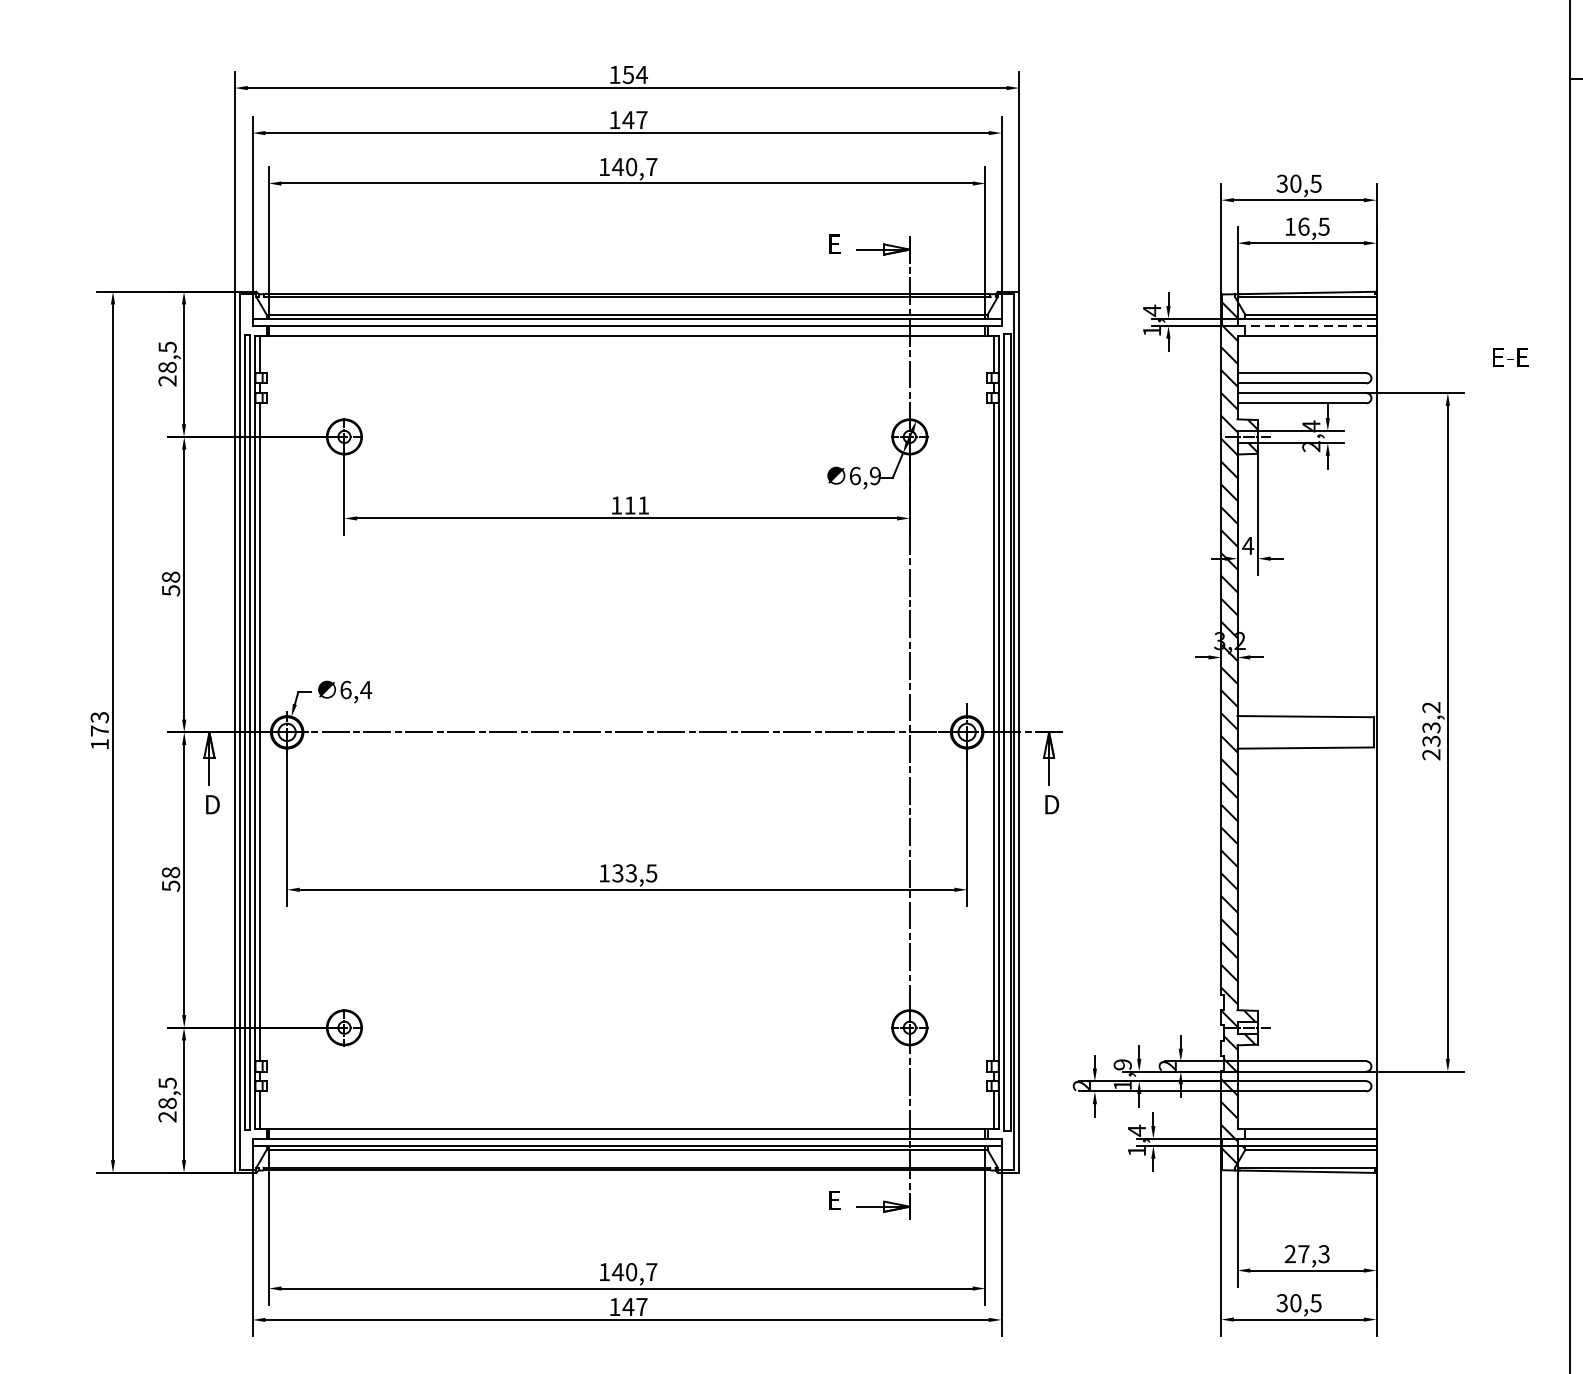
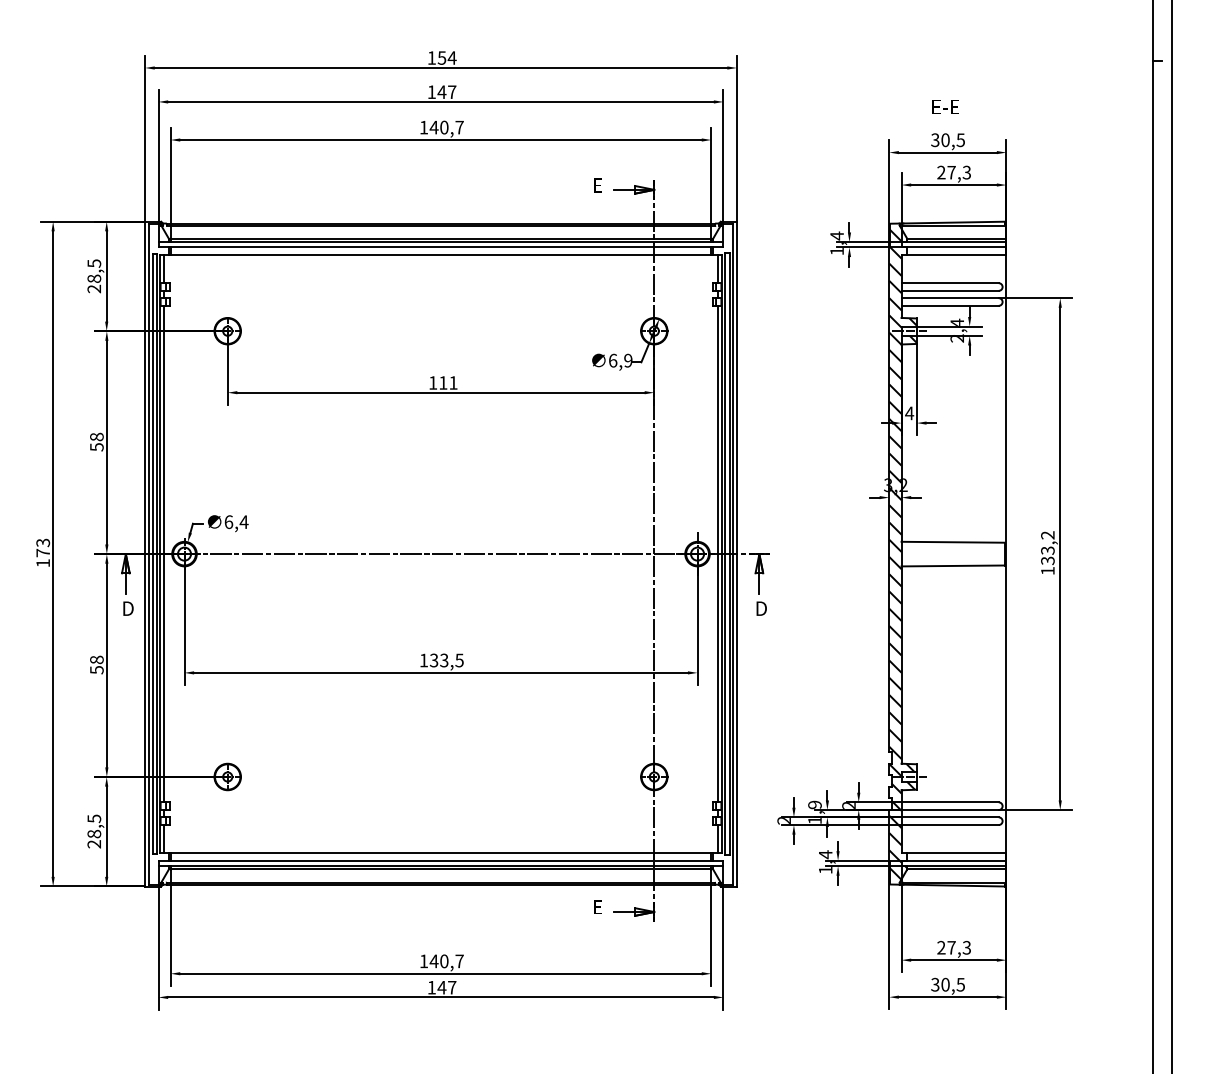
text: (1306, 226) -> (953, 172), 16,5 -> 27,3
line: (1310, 325) -> (956, 247), dashed -> solid
text: (1510, 356) -> (945, 106), moved
text: (1430, 754) -> (1047, 570), 233,2 -> 133,2

